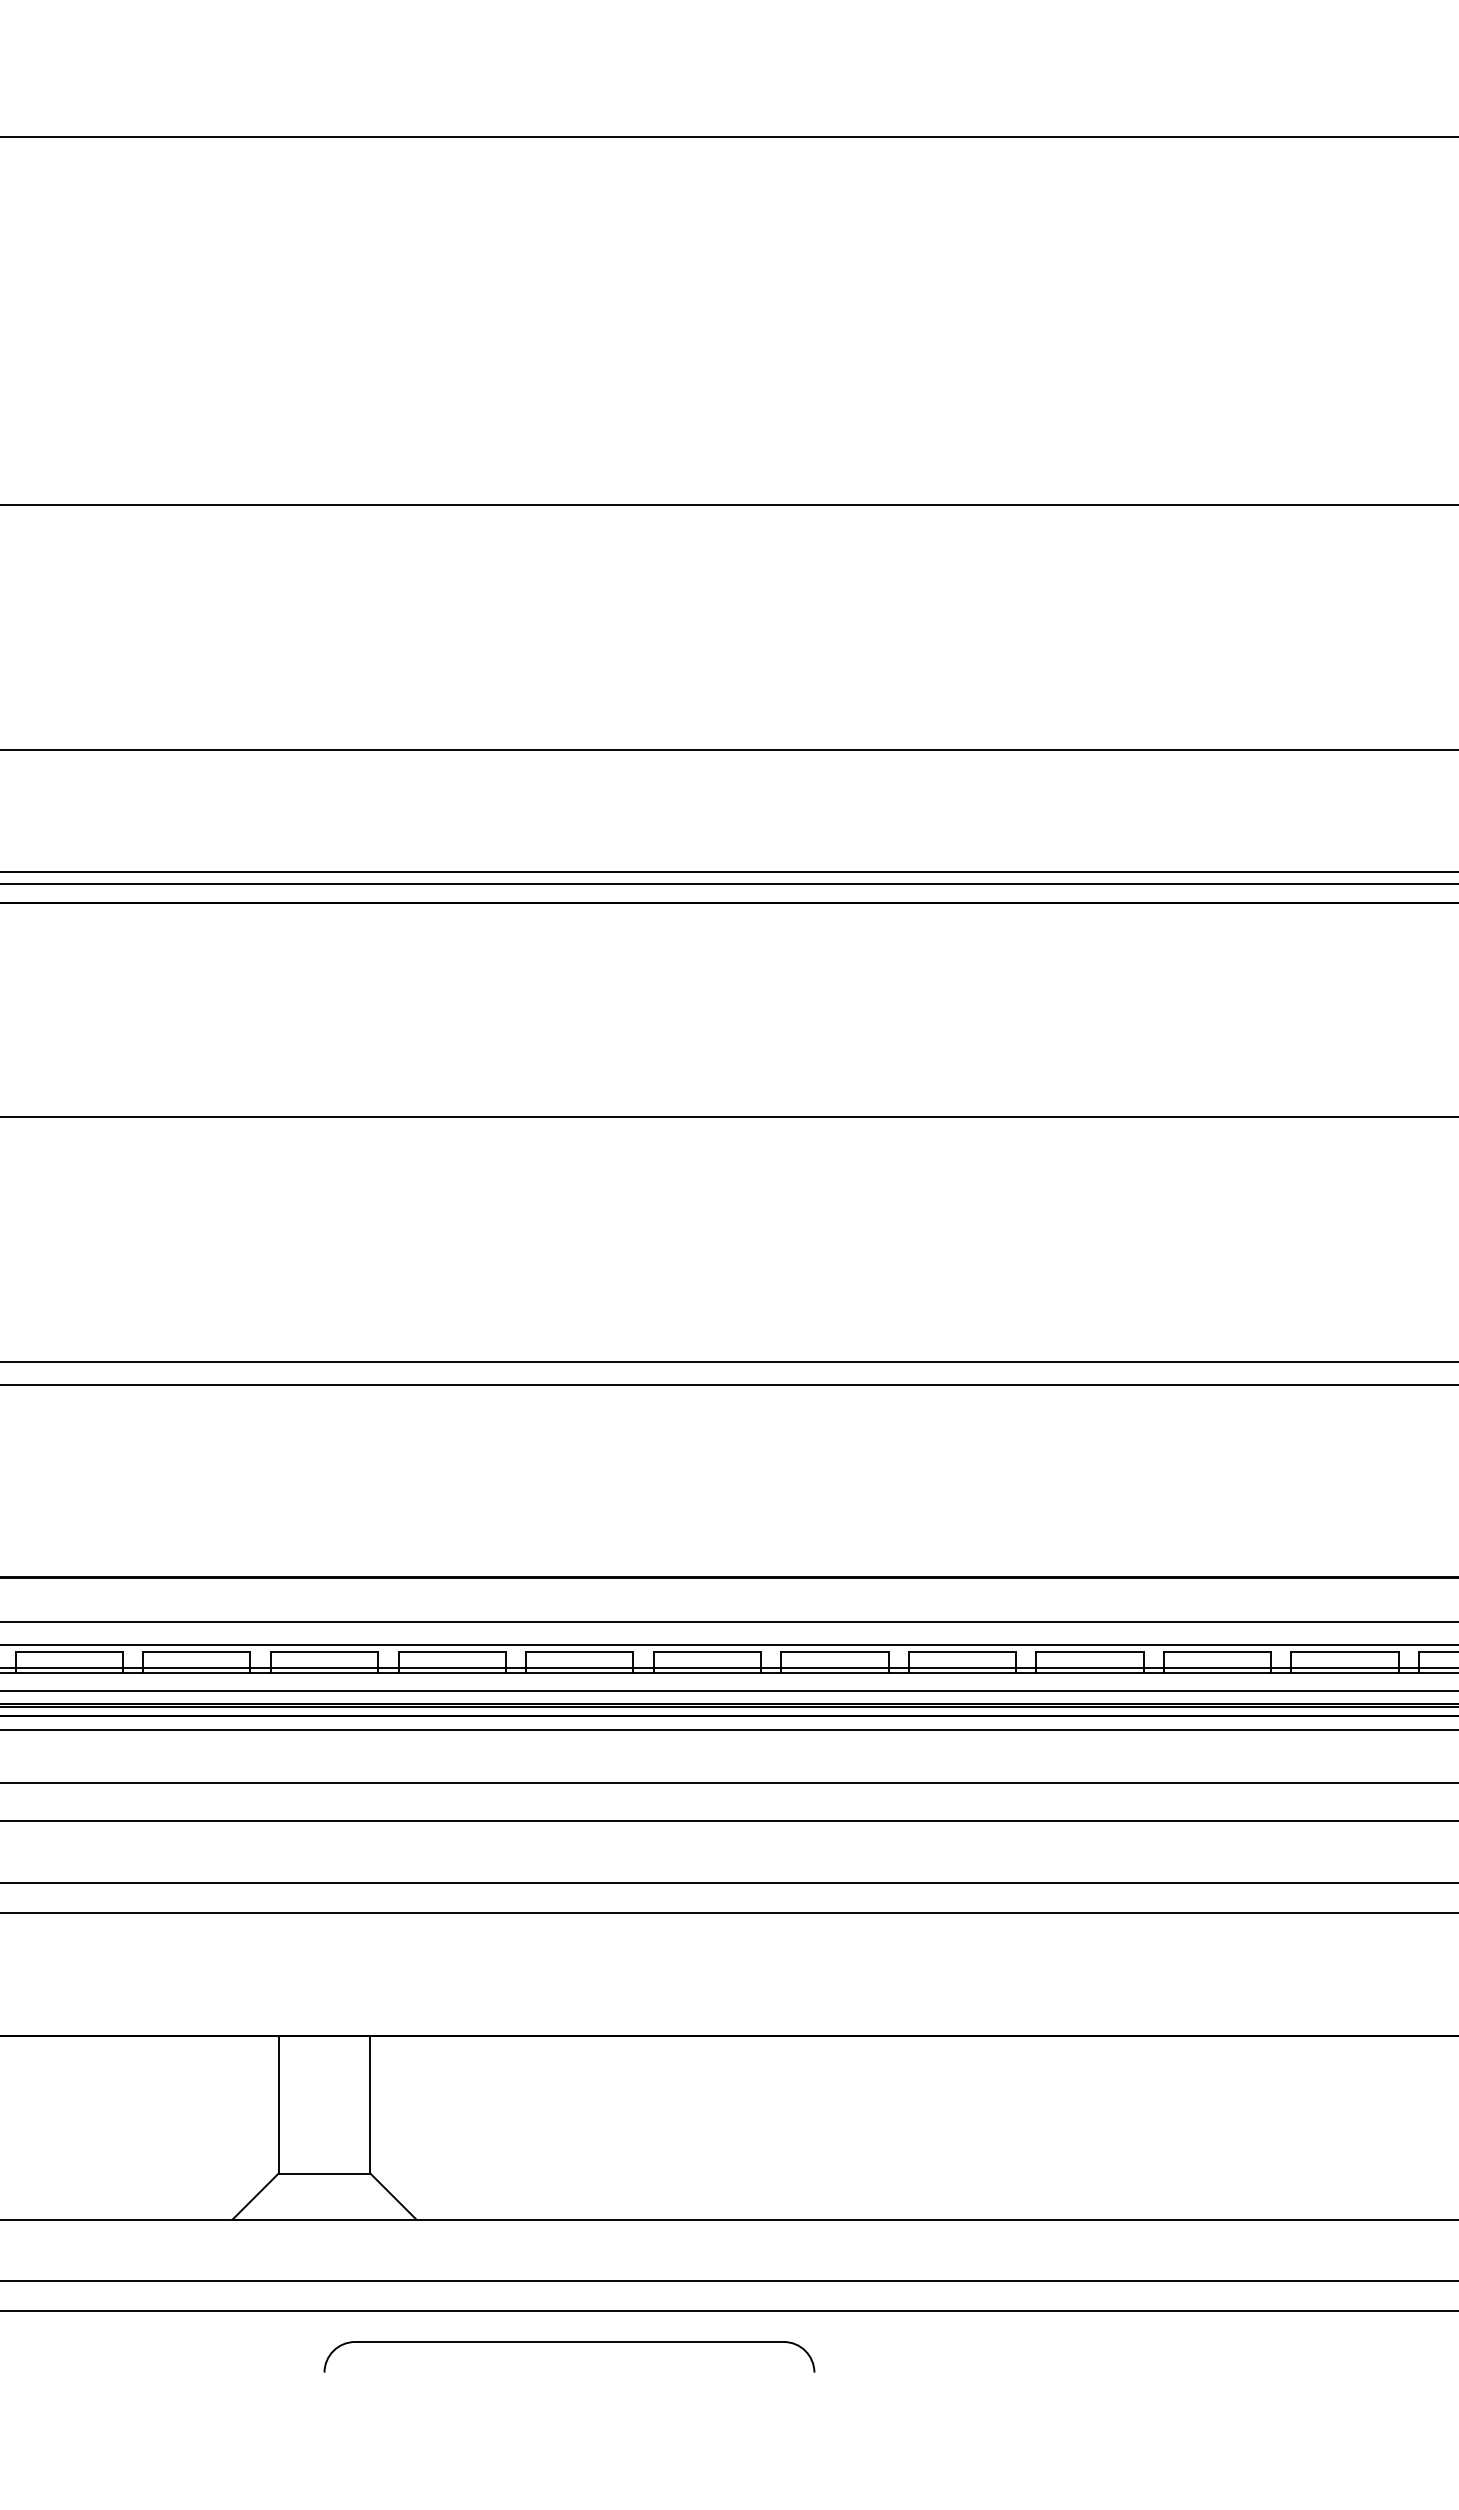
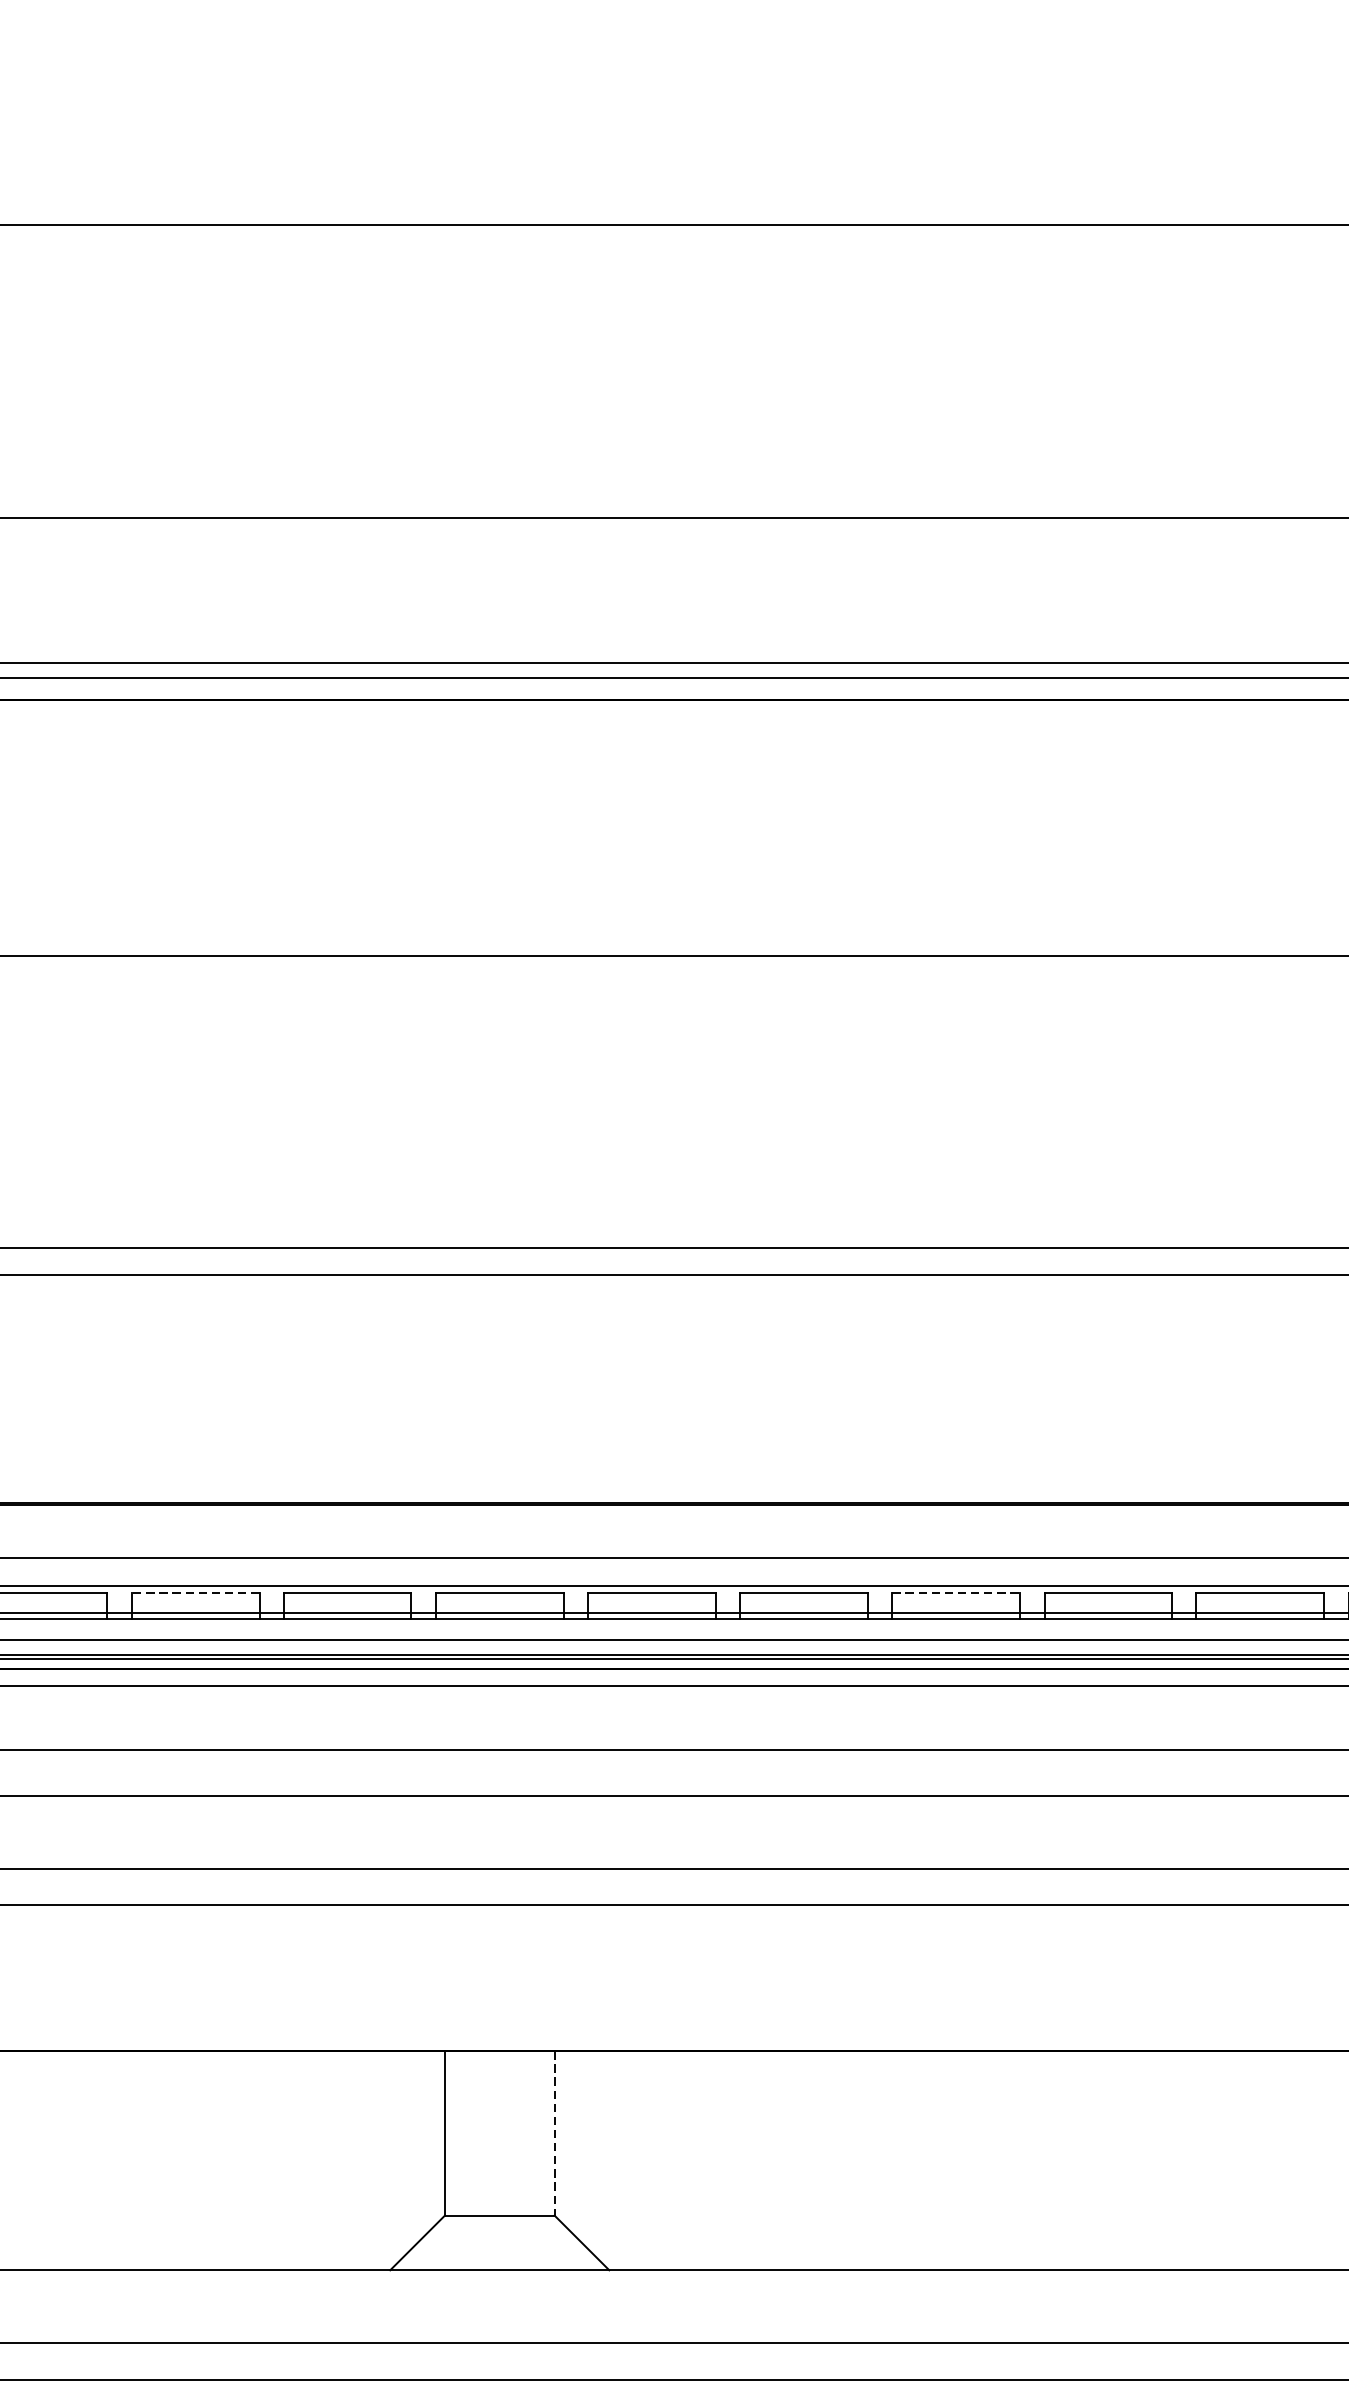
line: (69, 1651) -> (195, 1592), solid -> dashed
line: (707, 1651) -> (956, 1592), solid -> dashed
line: (370, 2104) -> (554, 2133), solid -> dashed

